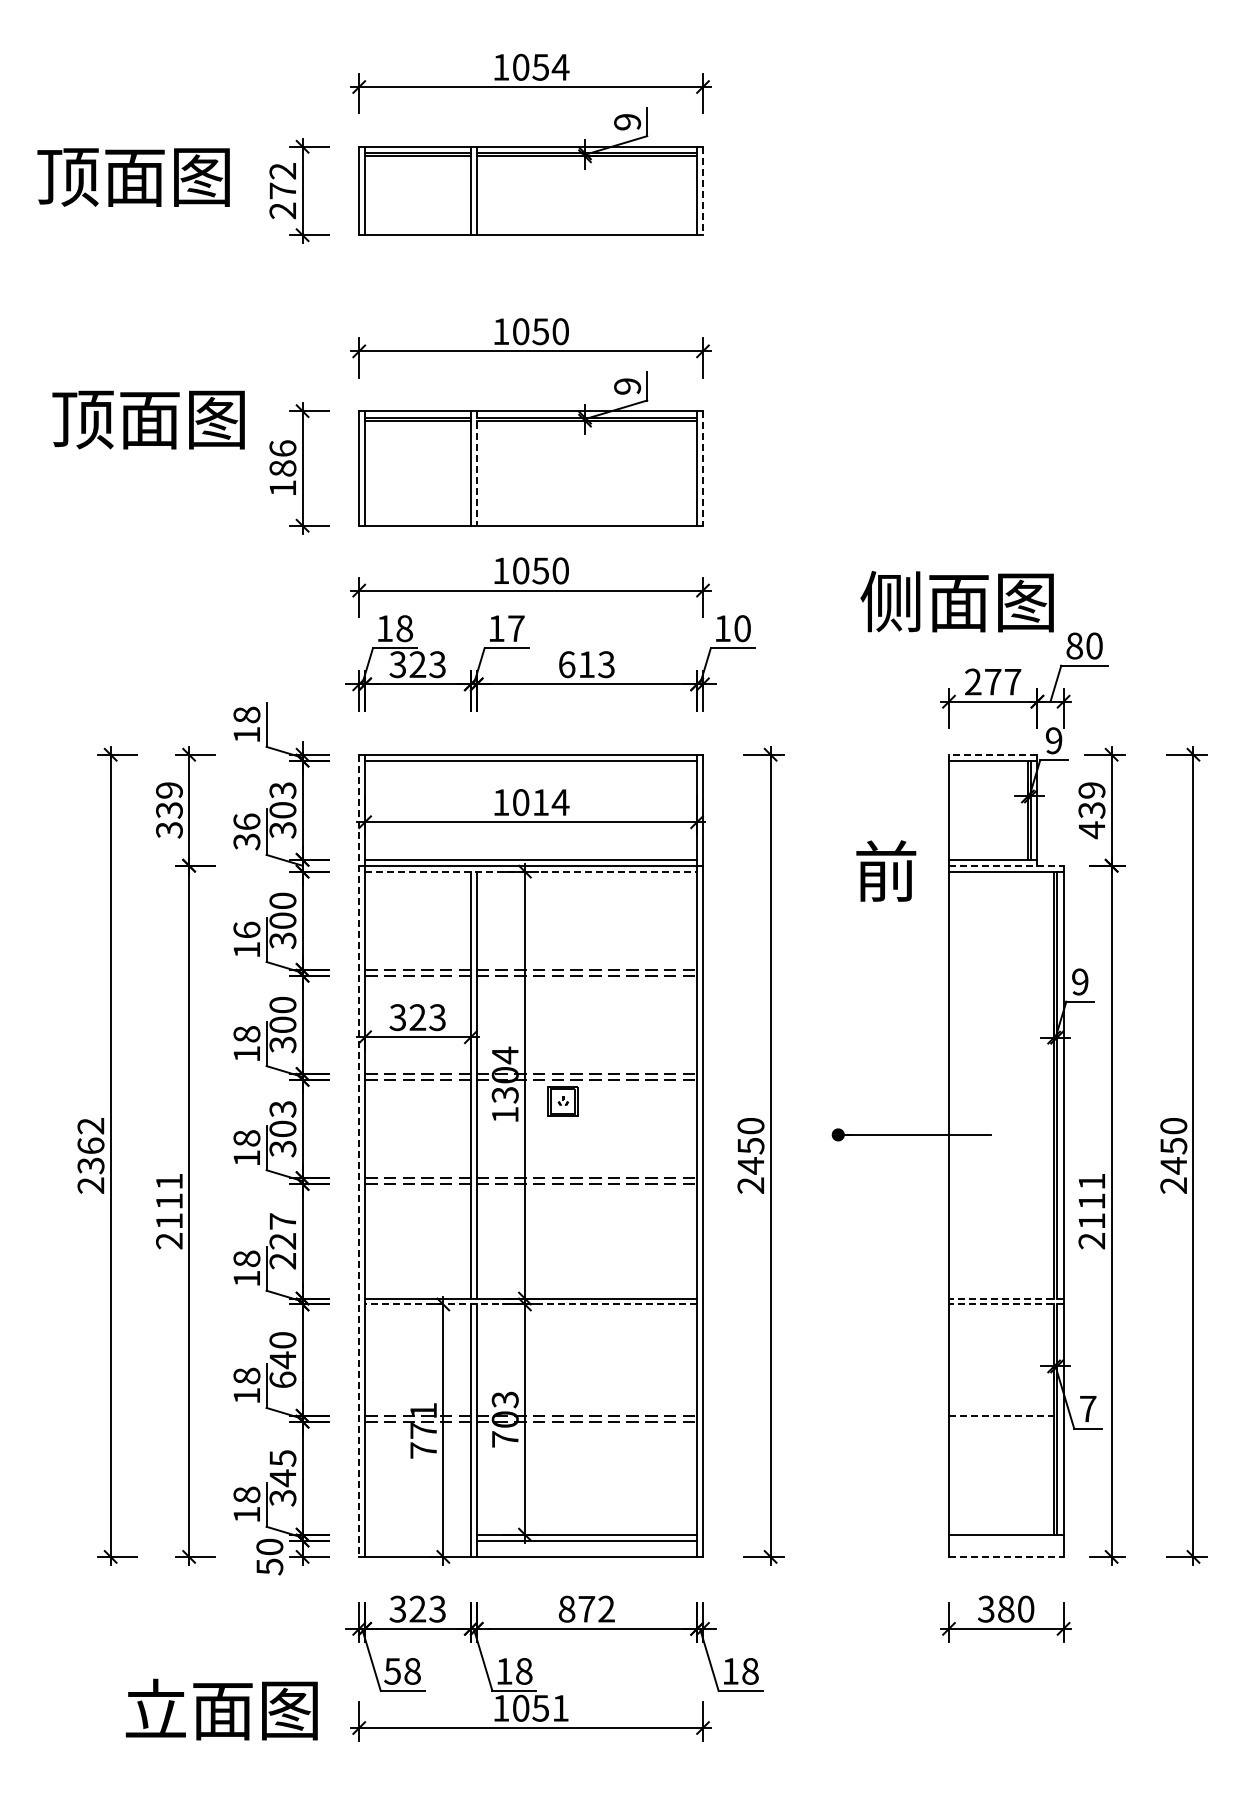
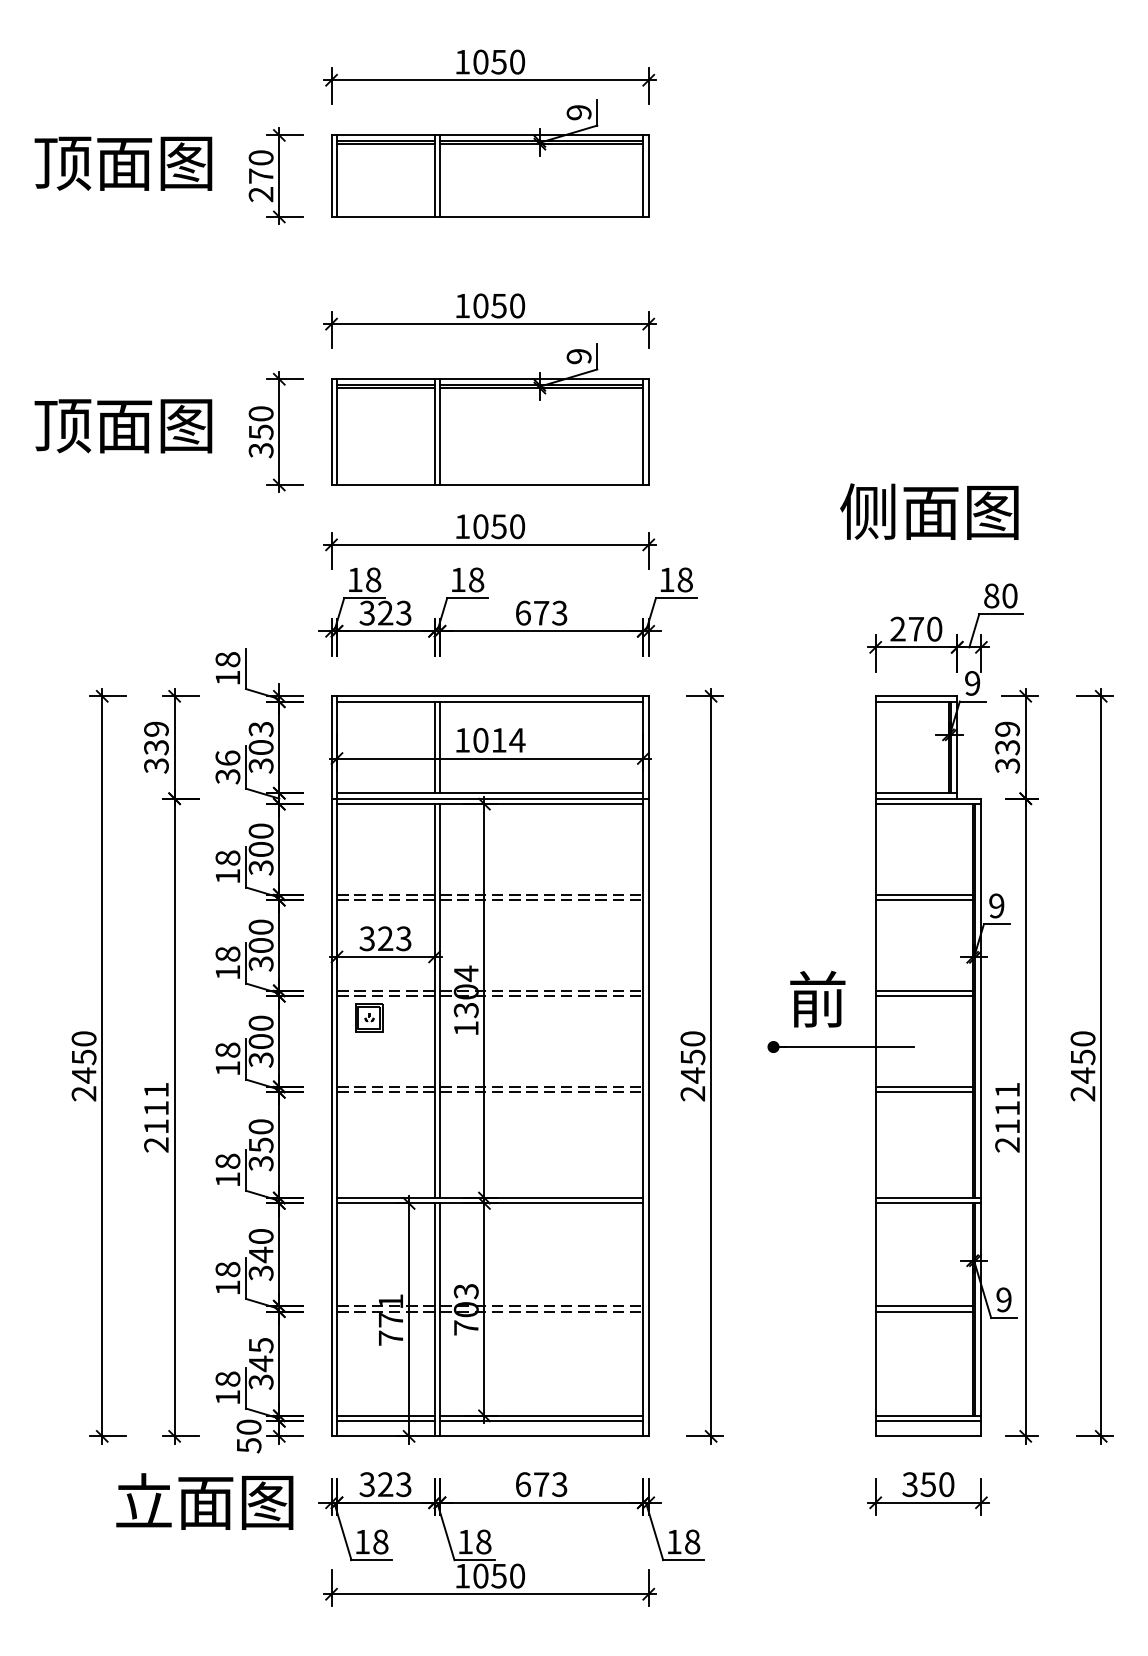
text: (560, 66) -> (517, 61), 1054 -> 1050
text: (282, 171) -> (260, 158), 272 -> 270
line: (702, 191) -> (648, 176), dashed -> solid
text: (148, 419) -> (123, 425), moved
text: (282, 468) -> (260, 432), 186 -> 350
line: (476, 468) -> (439, 432), dashed -> solid
line: (702, 468) -> (648, 432), dashed -> solid
text: (956, 601) -> (928, 511), moved
text: (516, 628) -> (476, 579), 17 -> 18
text: (742, 628) -> (685, 579), 10 -> 18
text: (586, 664) -> (541, 613), 613 -> 673
text: (1012, 681) -> (934, 628), 277 -> 270
line: (992, 754) -> (915, 696), dashed -> solid
line: (470, 809) -> (434, 746), added
line: (476, 809) -> (439, 746), added
text: (1091, 830) -> (1007, 766), 439 -> 339
line: (1006, 865) -> (928, 798), dashed -> solid
text: (886, 870) -> (818, 998), moved
line: (531, 871) -> (490, 804), dashed -> solid
text: (246, 929) -> (227, 857), 16 -> 18
line: (1001, 969) -> (924, 894), added
line: (1001, 975) -> (924, 899), added
line: (1001, 1073) -> (924, 990), added
line: (1001, 1079) -> (924, 995), added
part: (562, 1101) -> (368, 1018), moved
text: (282, 1109) -> (260, 1023), 303 -> 300
text: (90, 1146) -> (83, 1057), 2362 -> 2450
line: (359, 1156) -> (331, 1066), dashed -> solid
line: (1001, 1178) -> (924, 1087), added
line: (1001, 1184) -> (924, 1092), added
text: (282, 1241) -> (260, 1145), 227 -> 350
line: (1005, 1298) -> (927, 1197), dashed -> solid
line: (531, 1304) -> (490, 1203), dashed -> solid
line: (1005, 1304) -> (927, 1203), dashed -> solid
text: (282, 1379) -> (260, 1272), 640 -> 340
text: (1088, 1408) -> (1004, 1299), 7 -> 9
line: (1001, 1415) -> (924, 1305), dashed -> solid
line: (1001, 1421) -> (924, 1311), added
line: (417, 1534) -> (385, 1415), added
line: (417, 1540) -> (385, 1421), added
line: (1006, 1540) -> (928, 1421), added
line: (1006, 1556) -> (928, 1435), dashed -> solid
text: (586, 1608) -> (541, 1483), 872 -> 673
text: (1005, 1608) -> (927, 1483), 380 -> 350
text: (392, 1671) -> (362, 1542), 58 -> 18
text: (560, 1707) -> (517, 1575), 1051 -> 1050
text: (221, 1709) -> (204, 1501), moved

